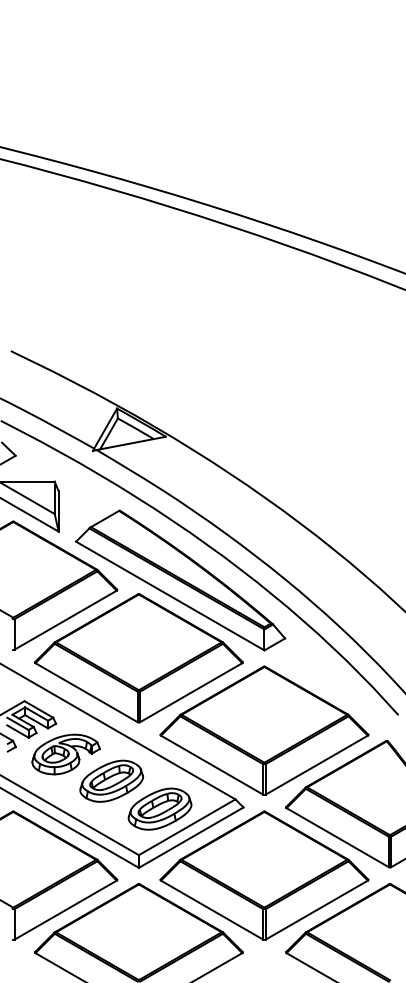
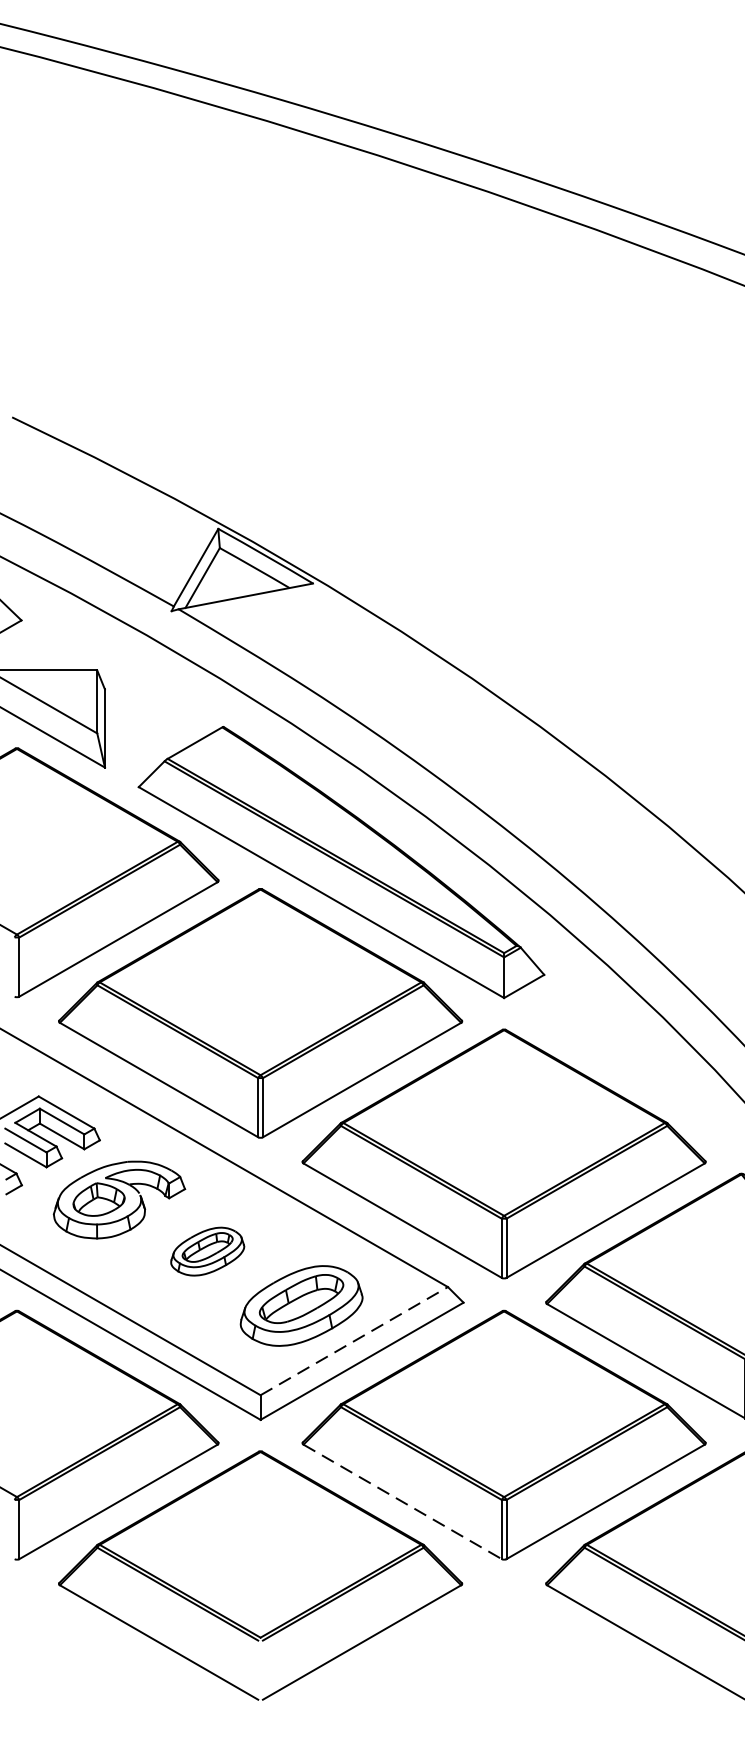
part: (111, 780) -> (207, 1250), size x0.6
line: (187, 827) -> (354, 1341), solid -> dashed
line: (212, 910) -> (403, 1502), solid -> dashed

